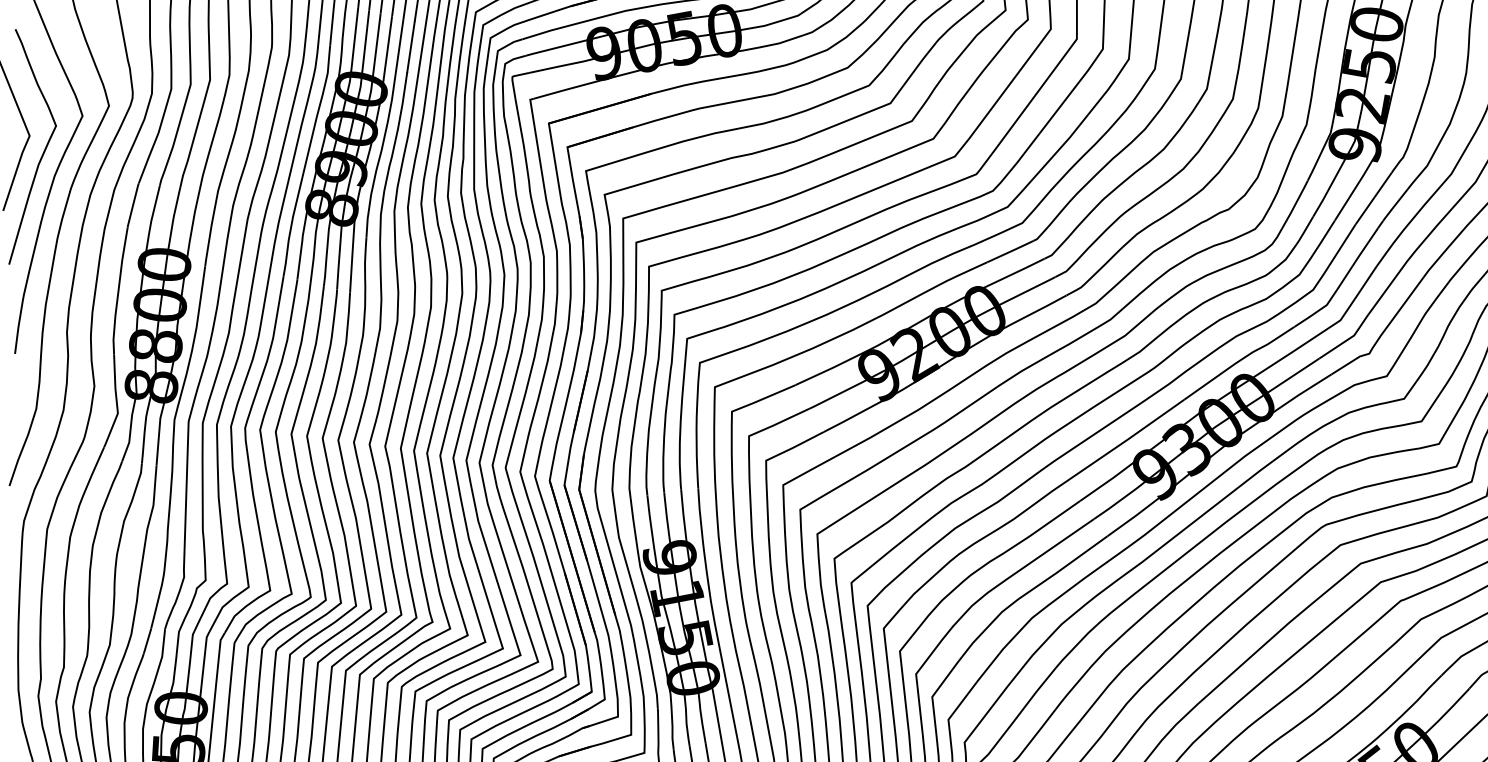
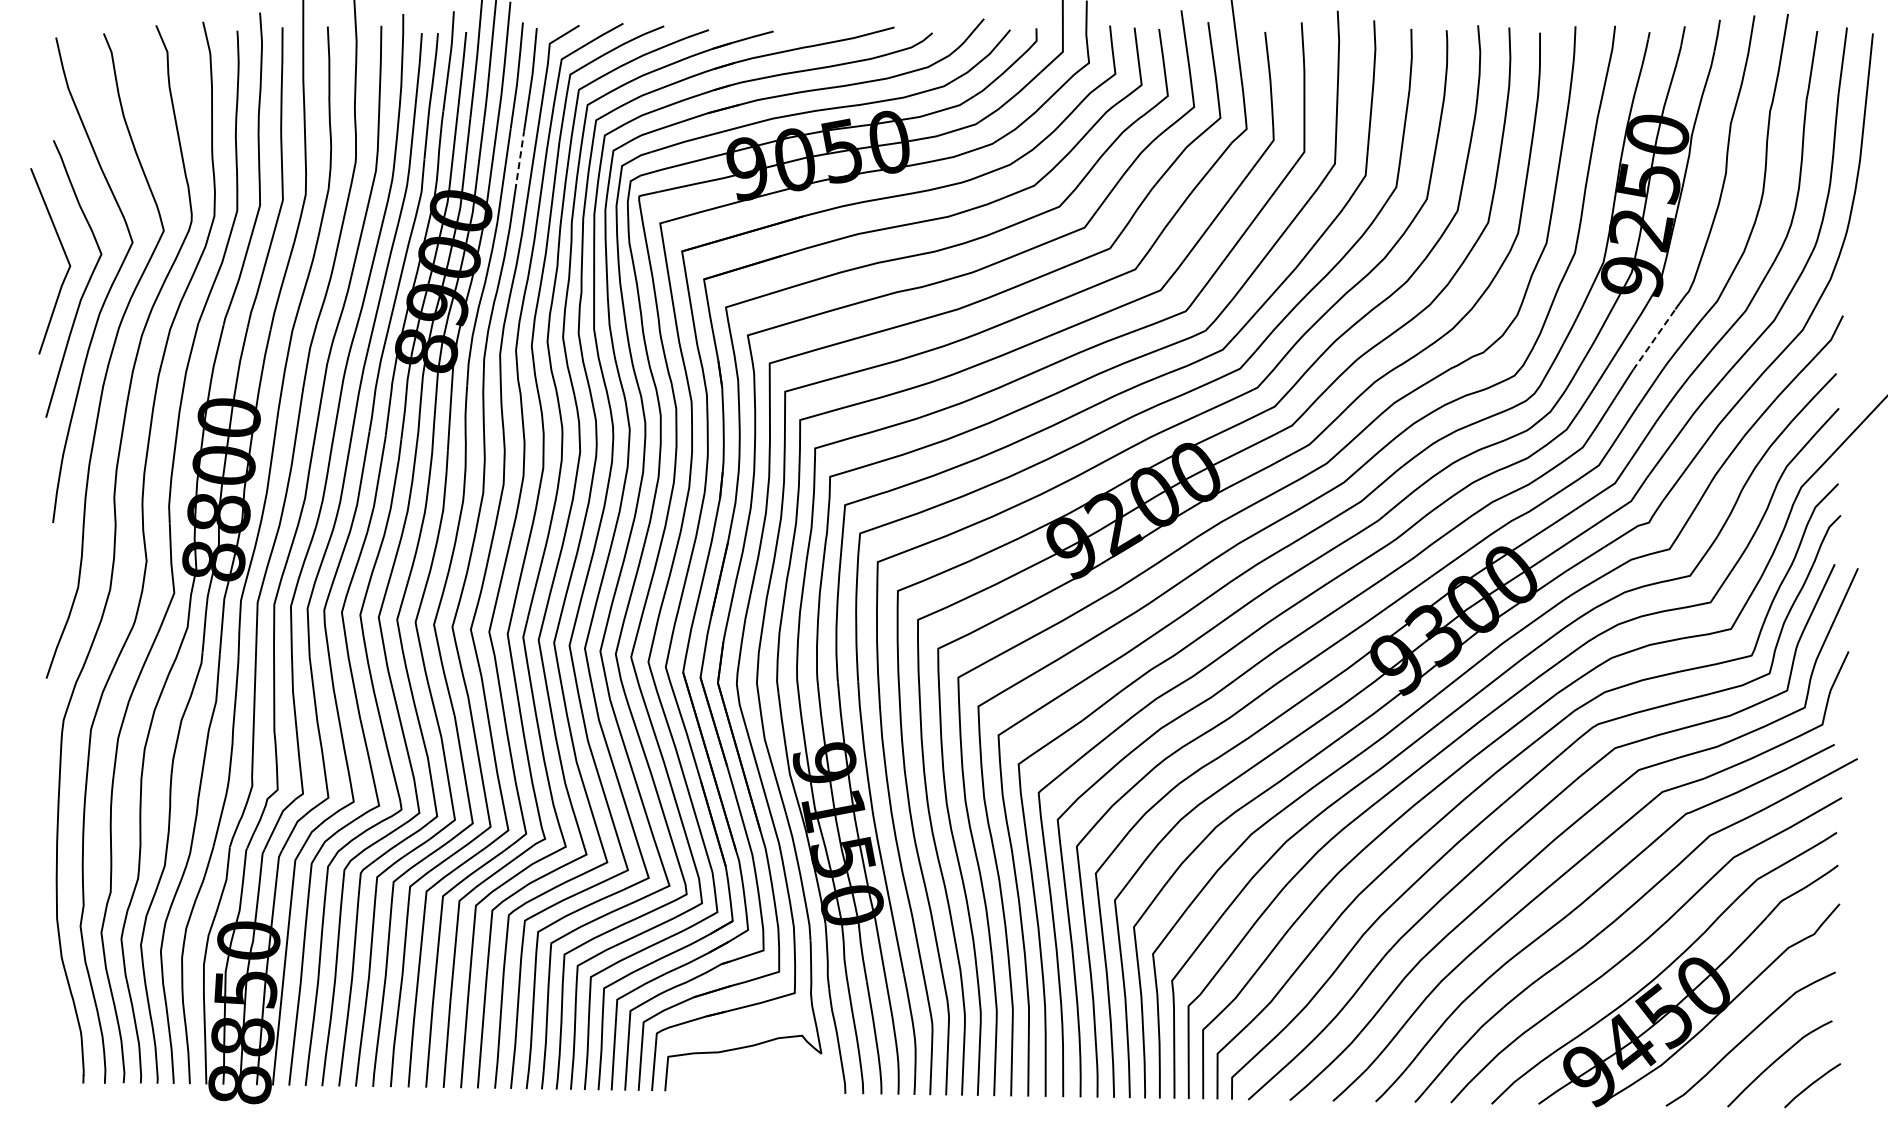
line: (410, 47) -> (519, 161), solid -> dashed
line: (1373, 199) -> (1653, 340), solid -> dashed

